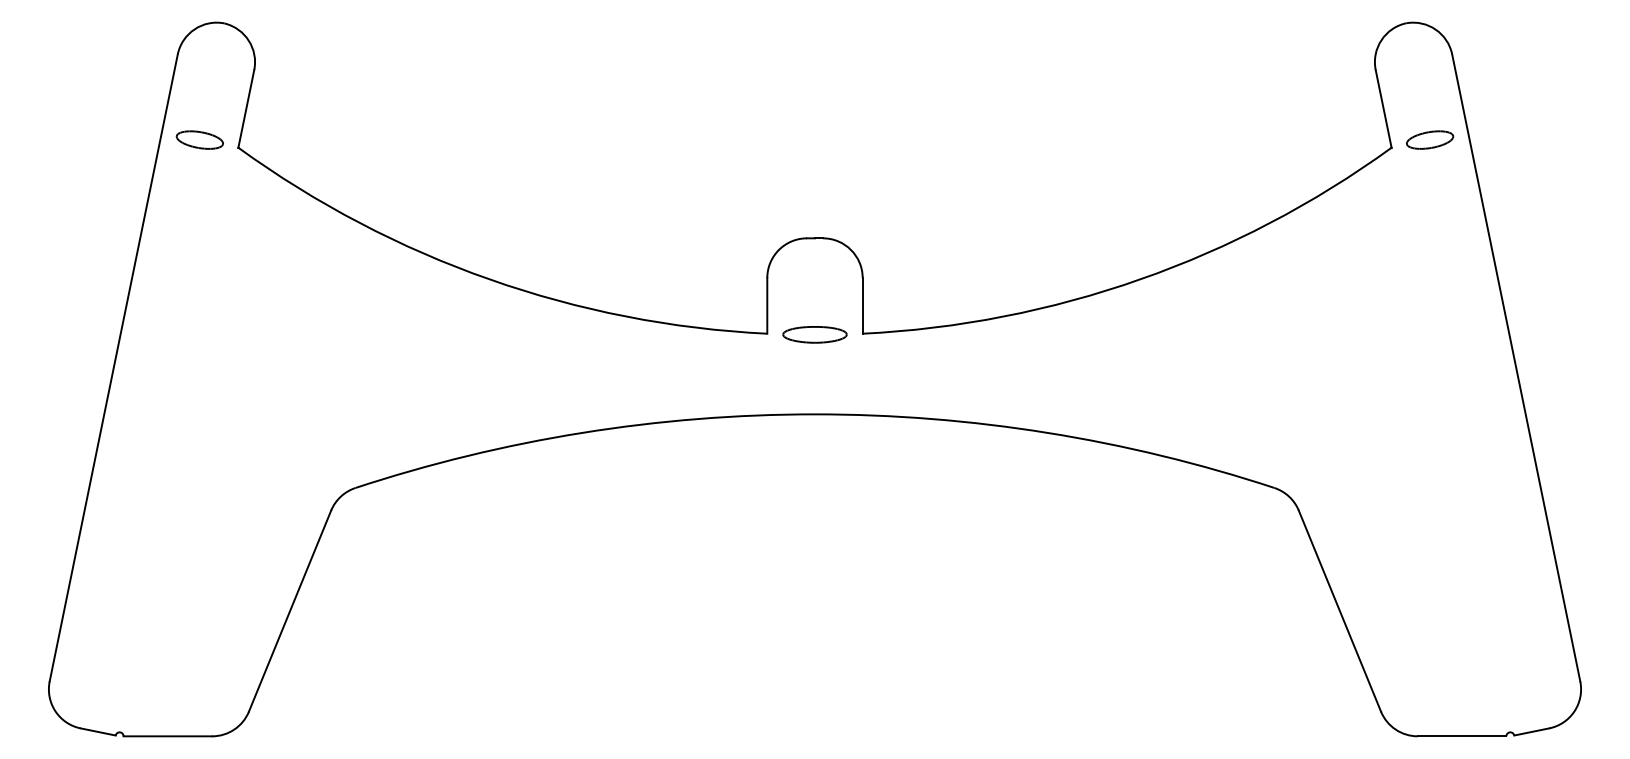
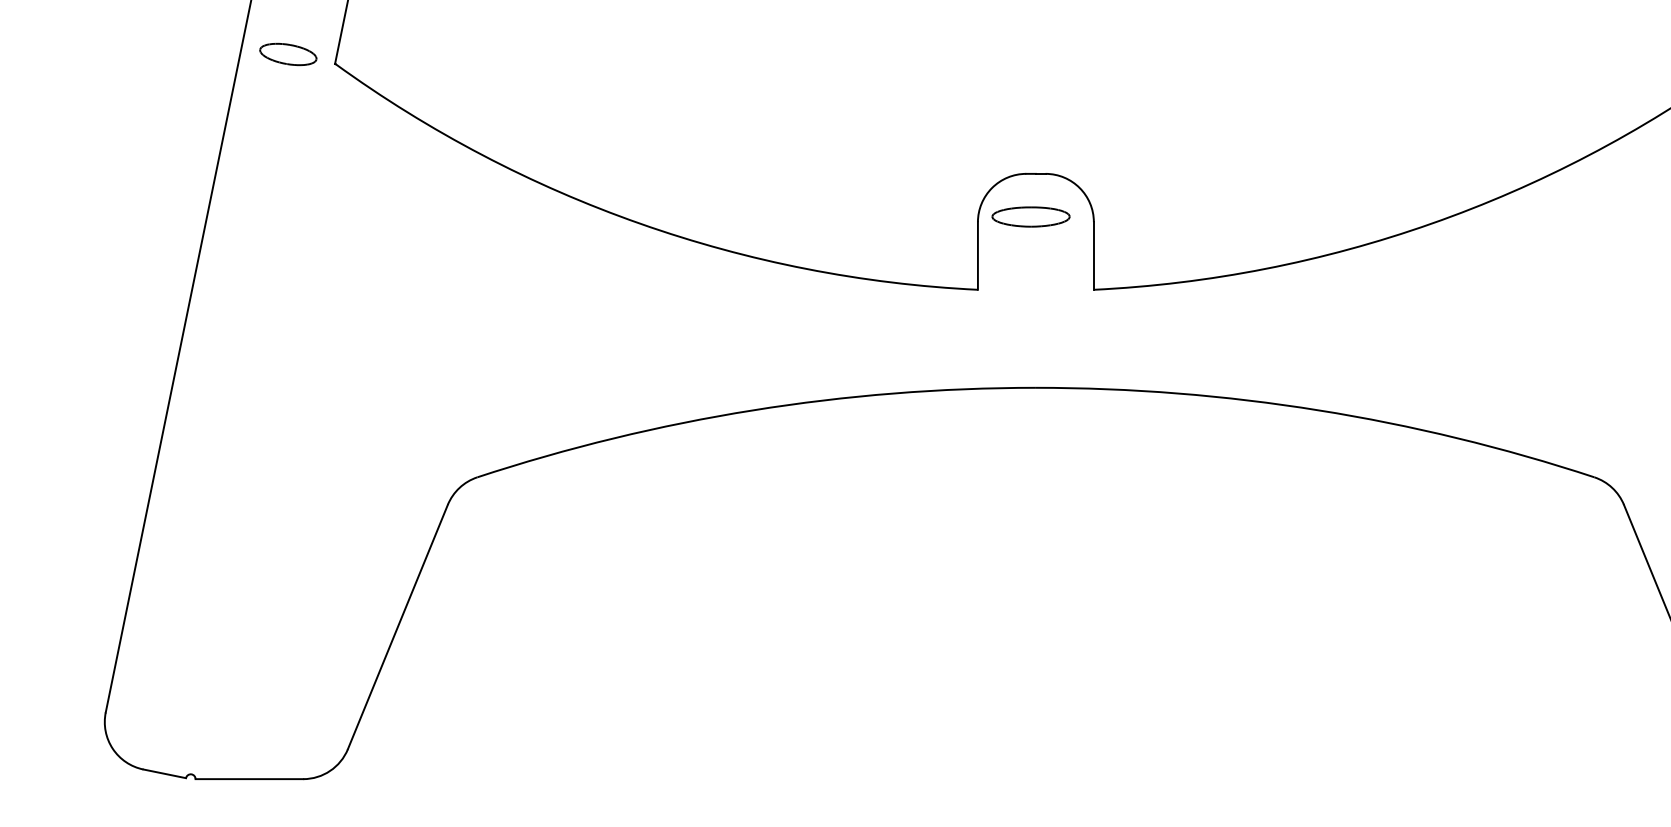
part: (814, 334) -> (1030, 216), moved

